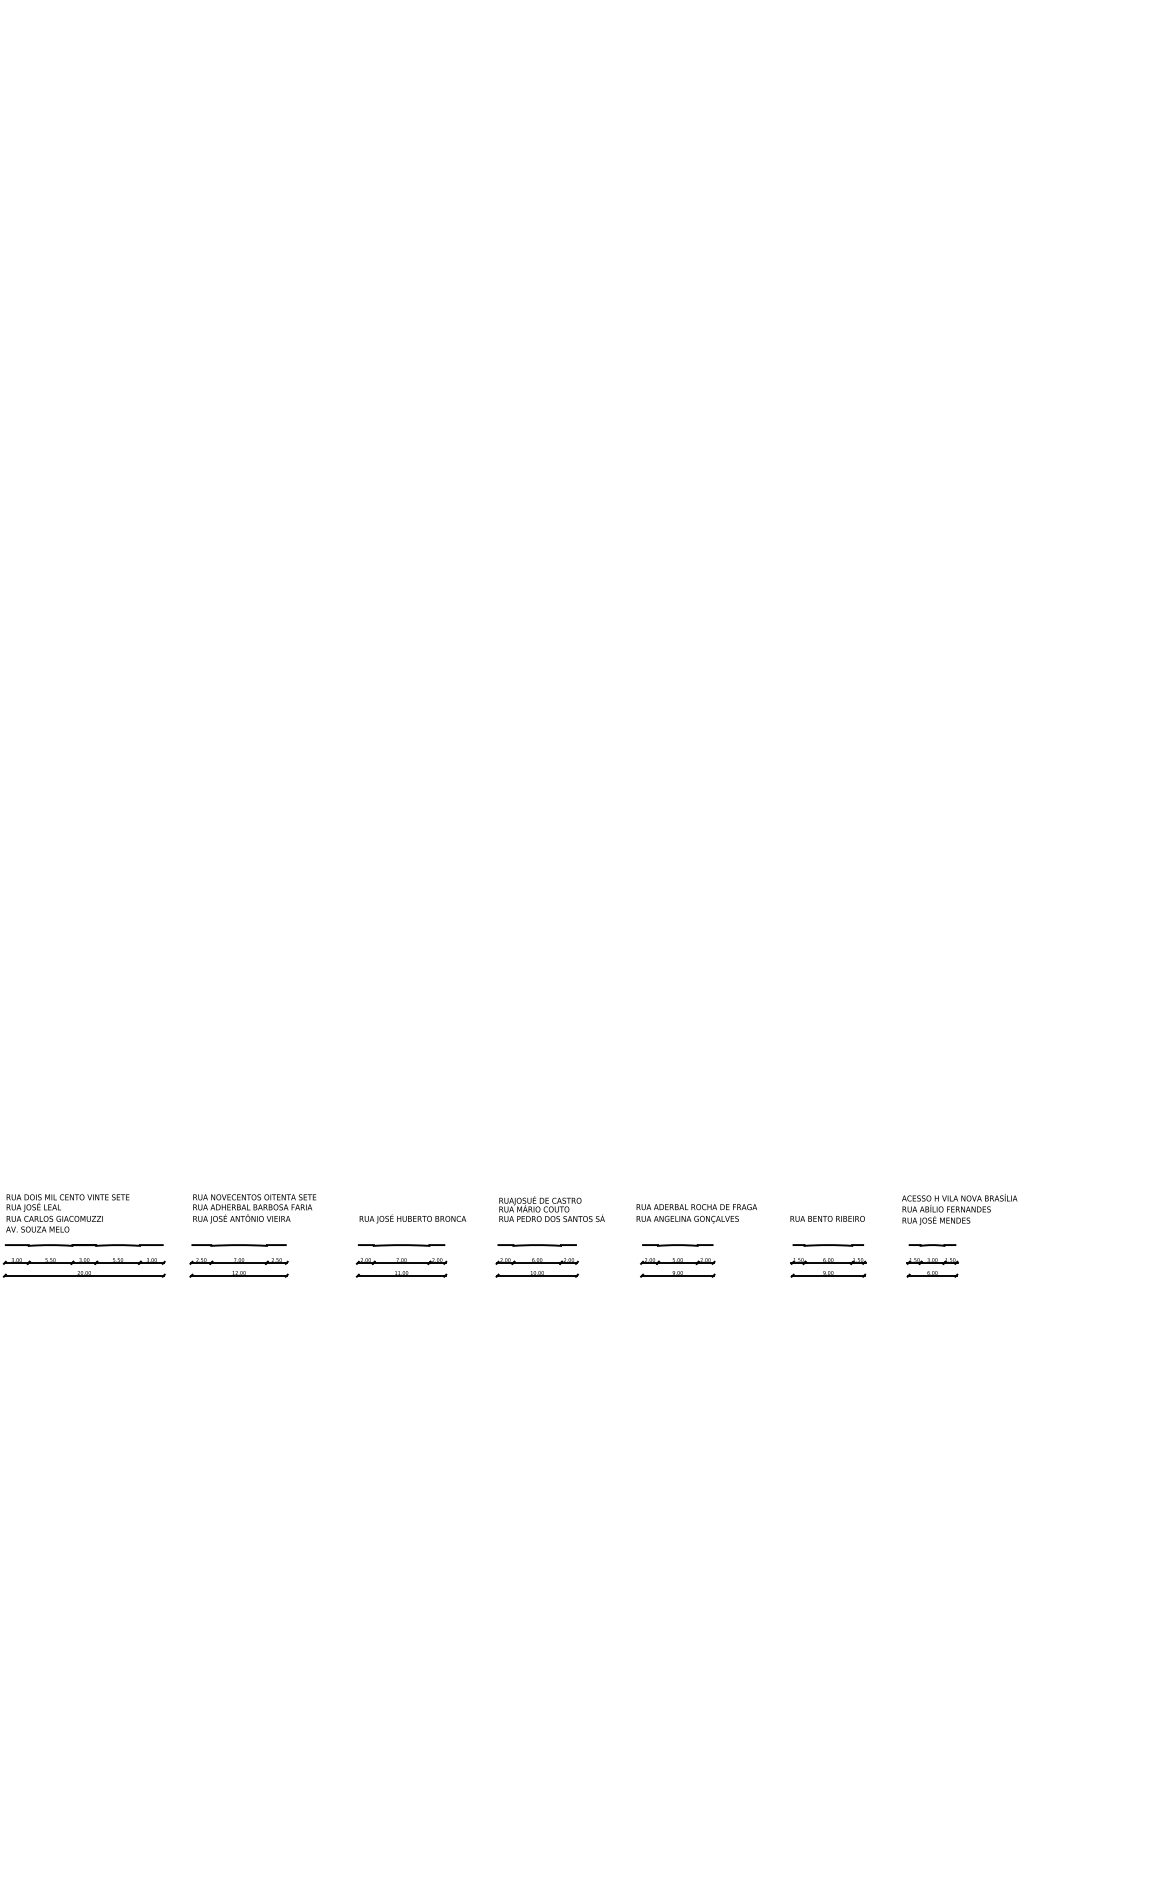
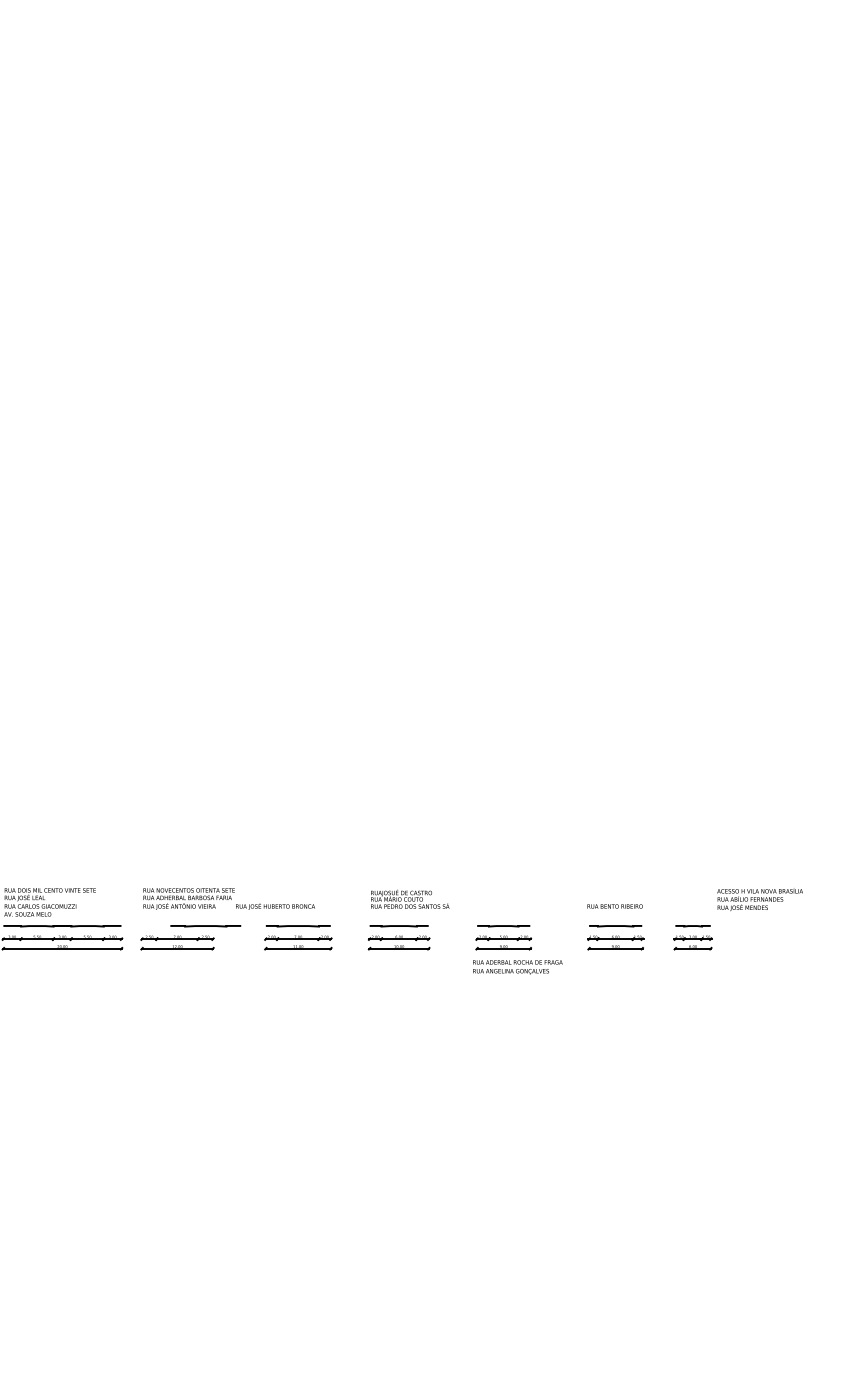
text: (959, 1209) -> (759, 899), moved
text: (696, 1213) -> (517, 967), moved
text: (412, 1218) -> (275, 906), moved
line: (238, 1245) -> (205, 926), moved

